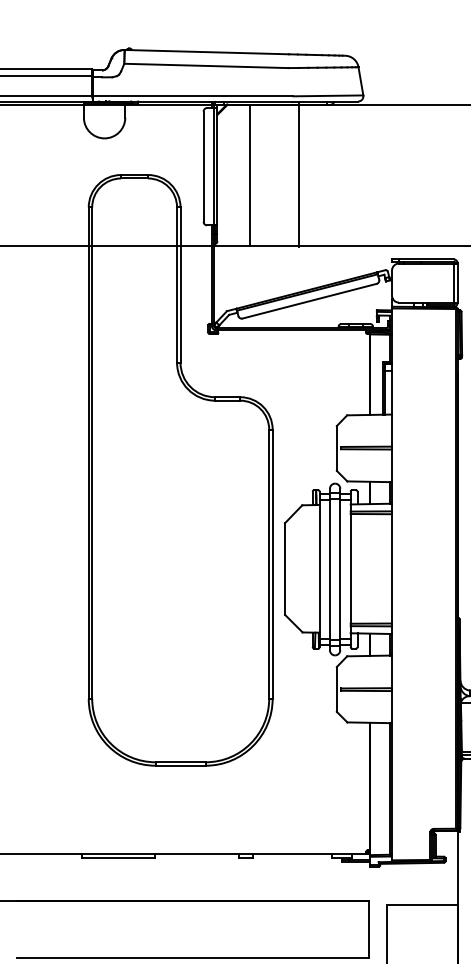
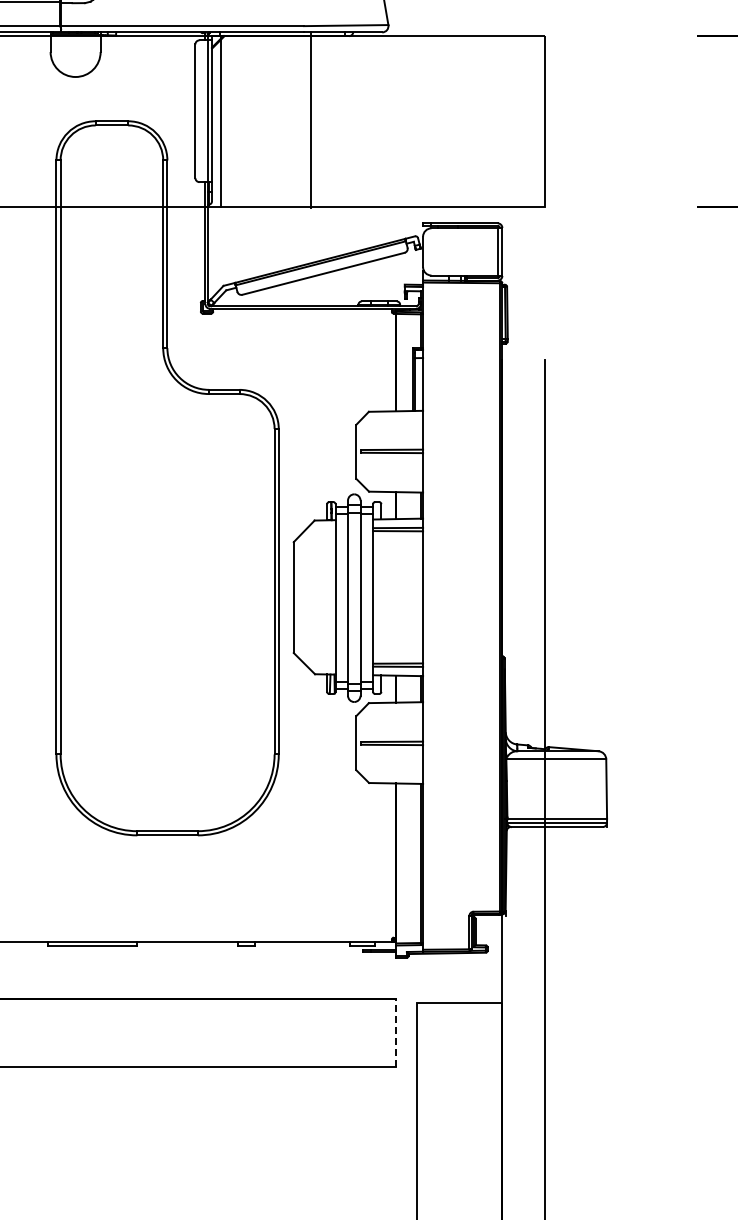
line: (249, 175) -> (220, 121), moved
line: (369, 928) -> (395, 1032), solid -> dashed

